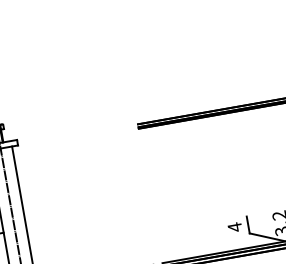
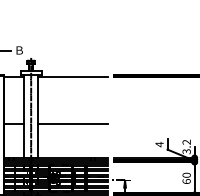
line: (71, 140) -> (73, 77), added
line: (85, 217) -> (73, 123), added

